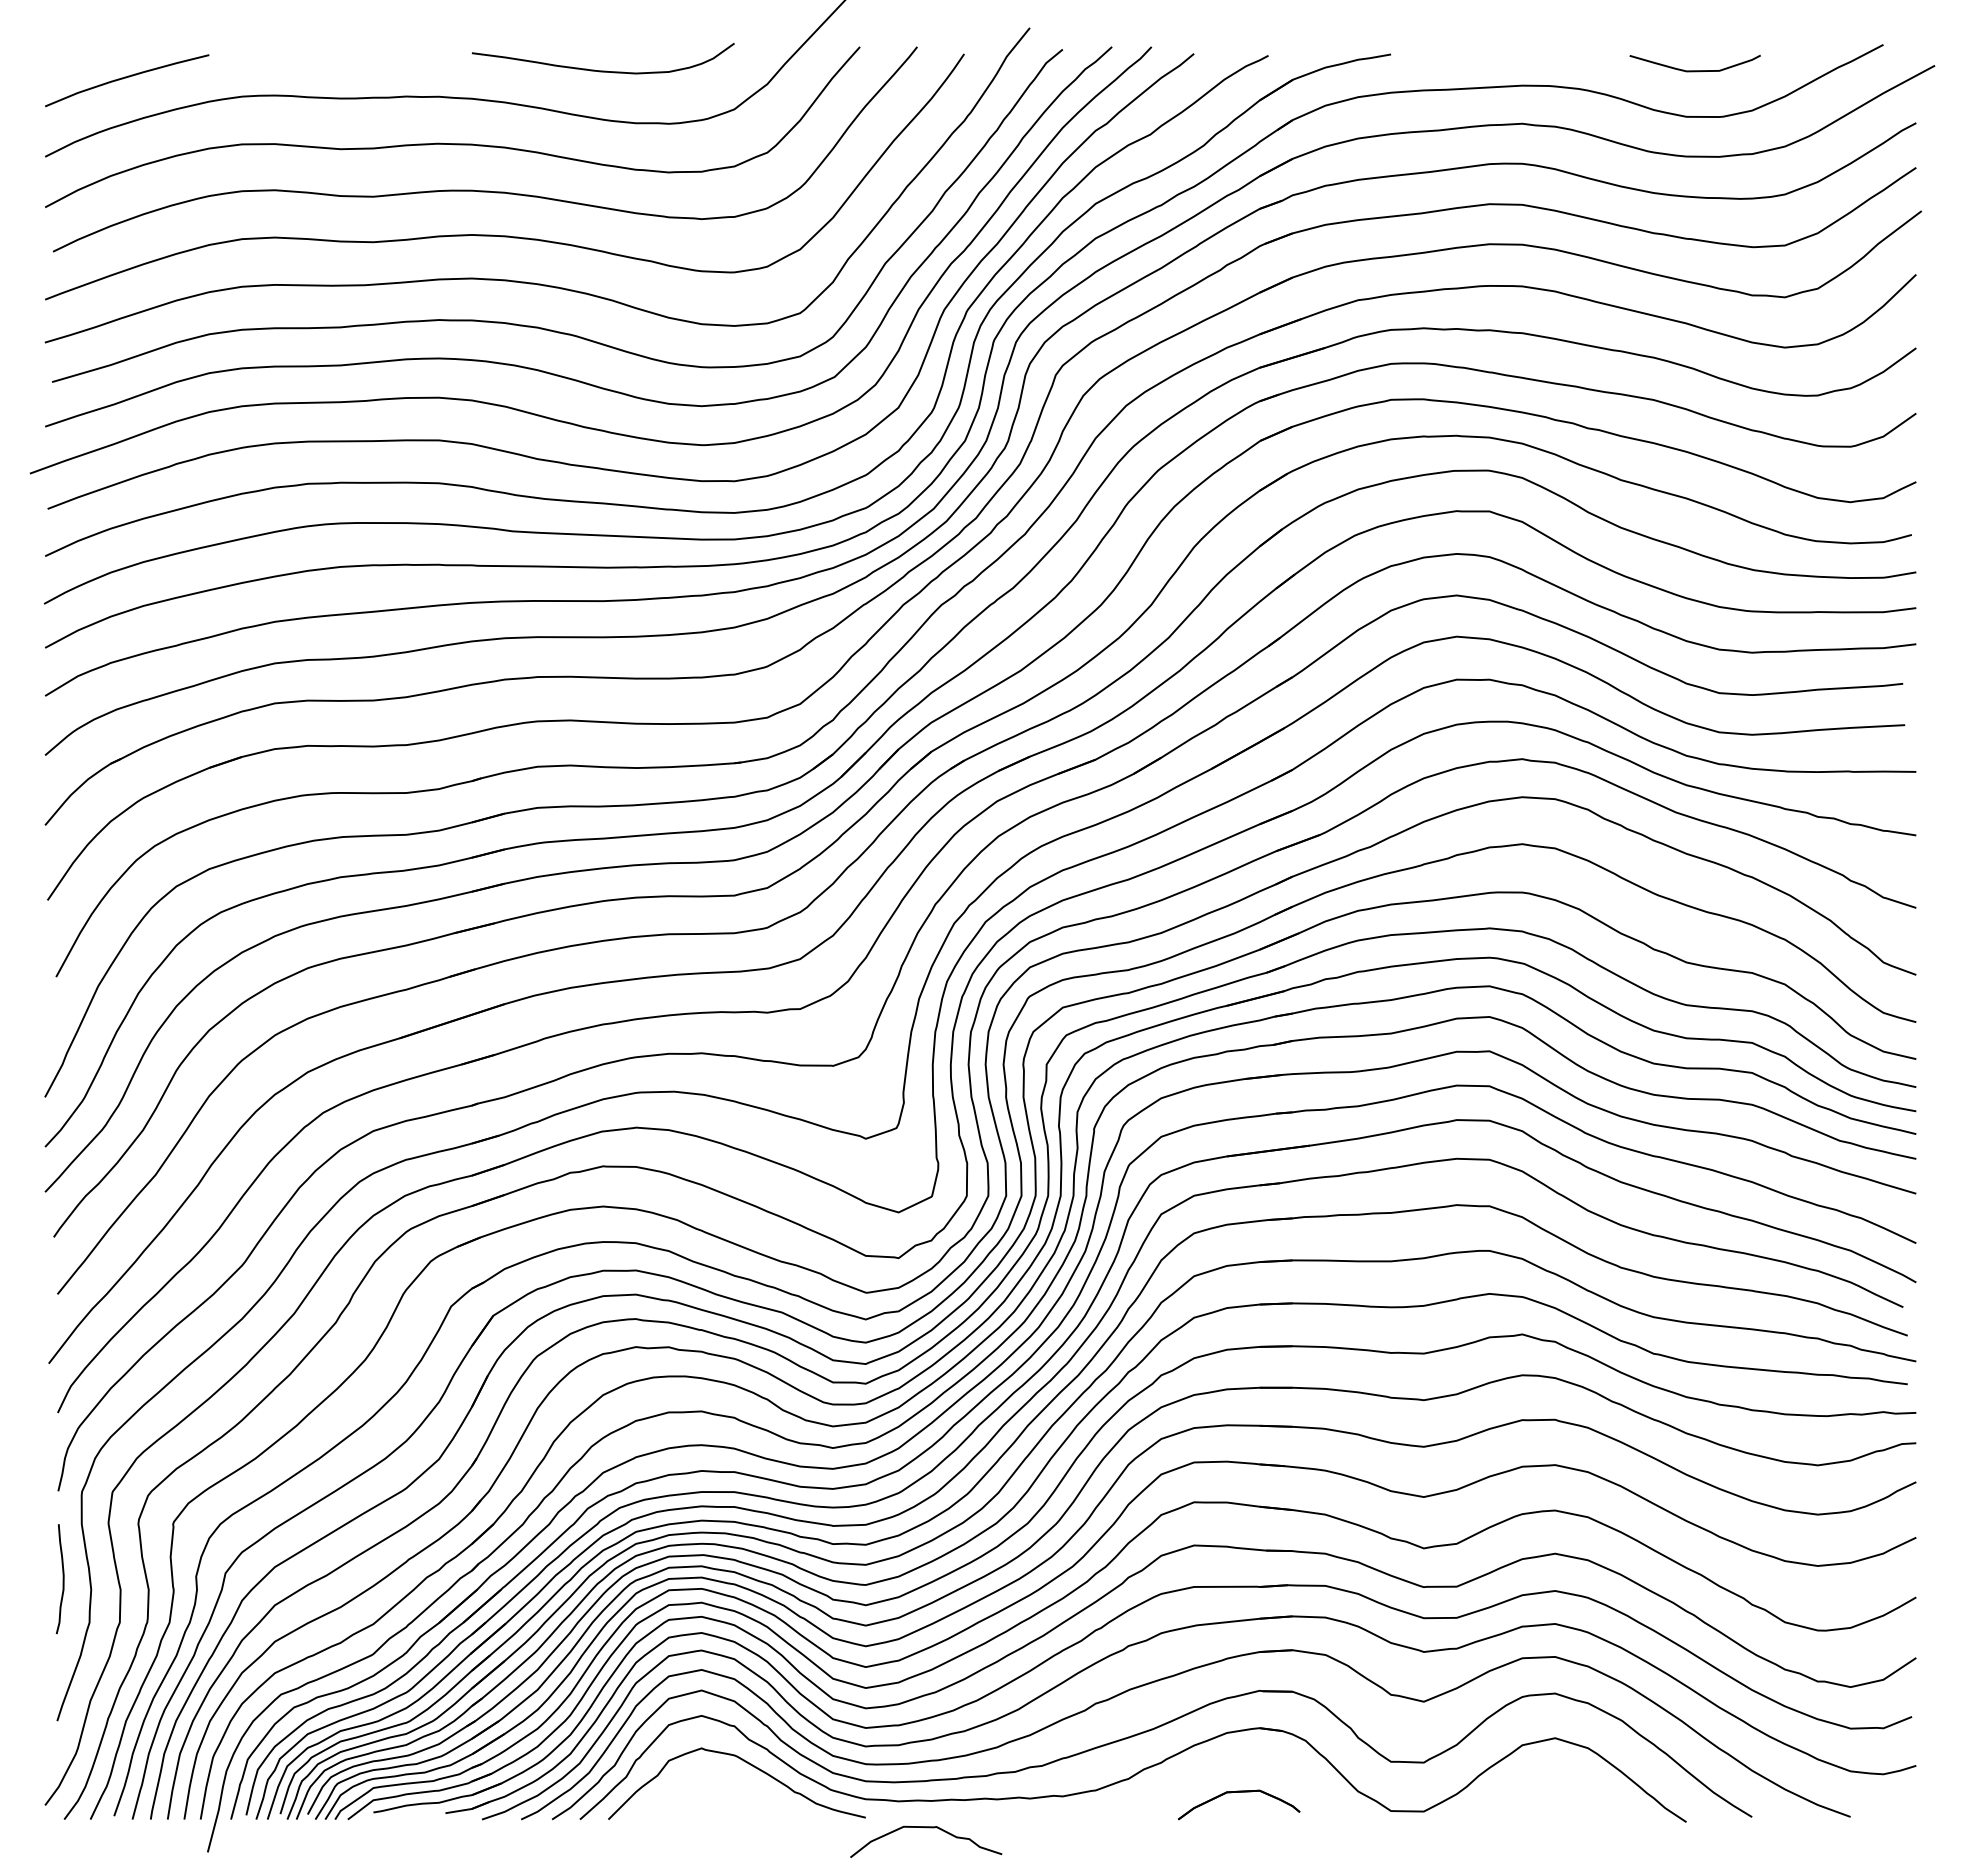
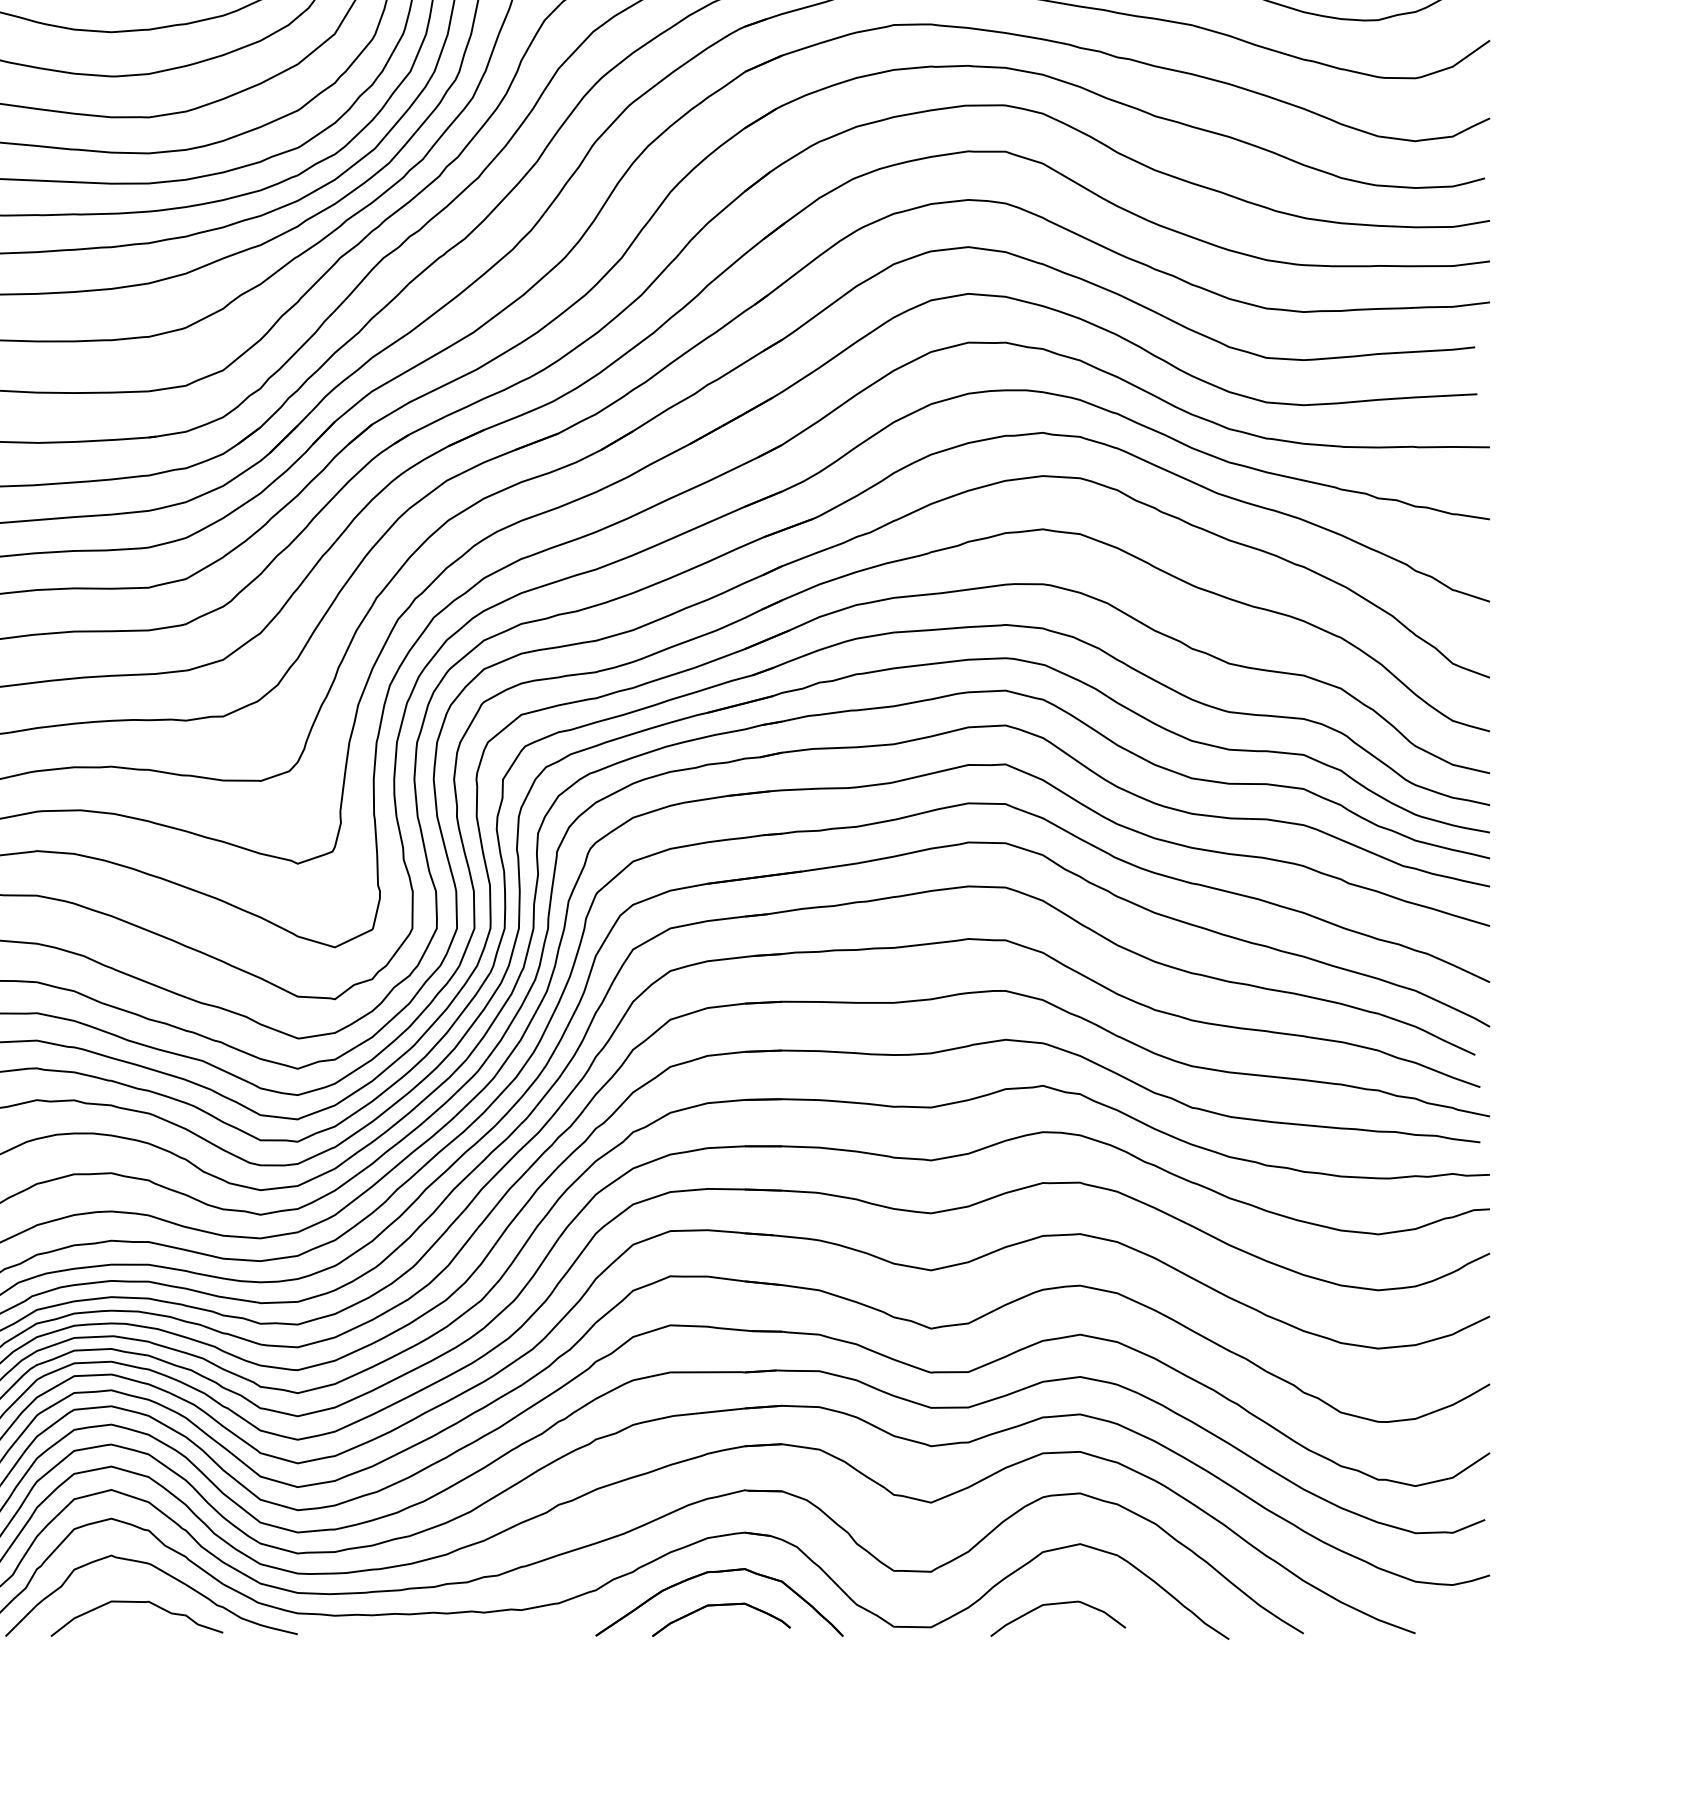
part: (1237, 1763) -> (719, 1572), added
curve: (1535, 1791) -> (1057, 1604), added
curve: (926, 1828) -> (137, 1603), moved

